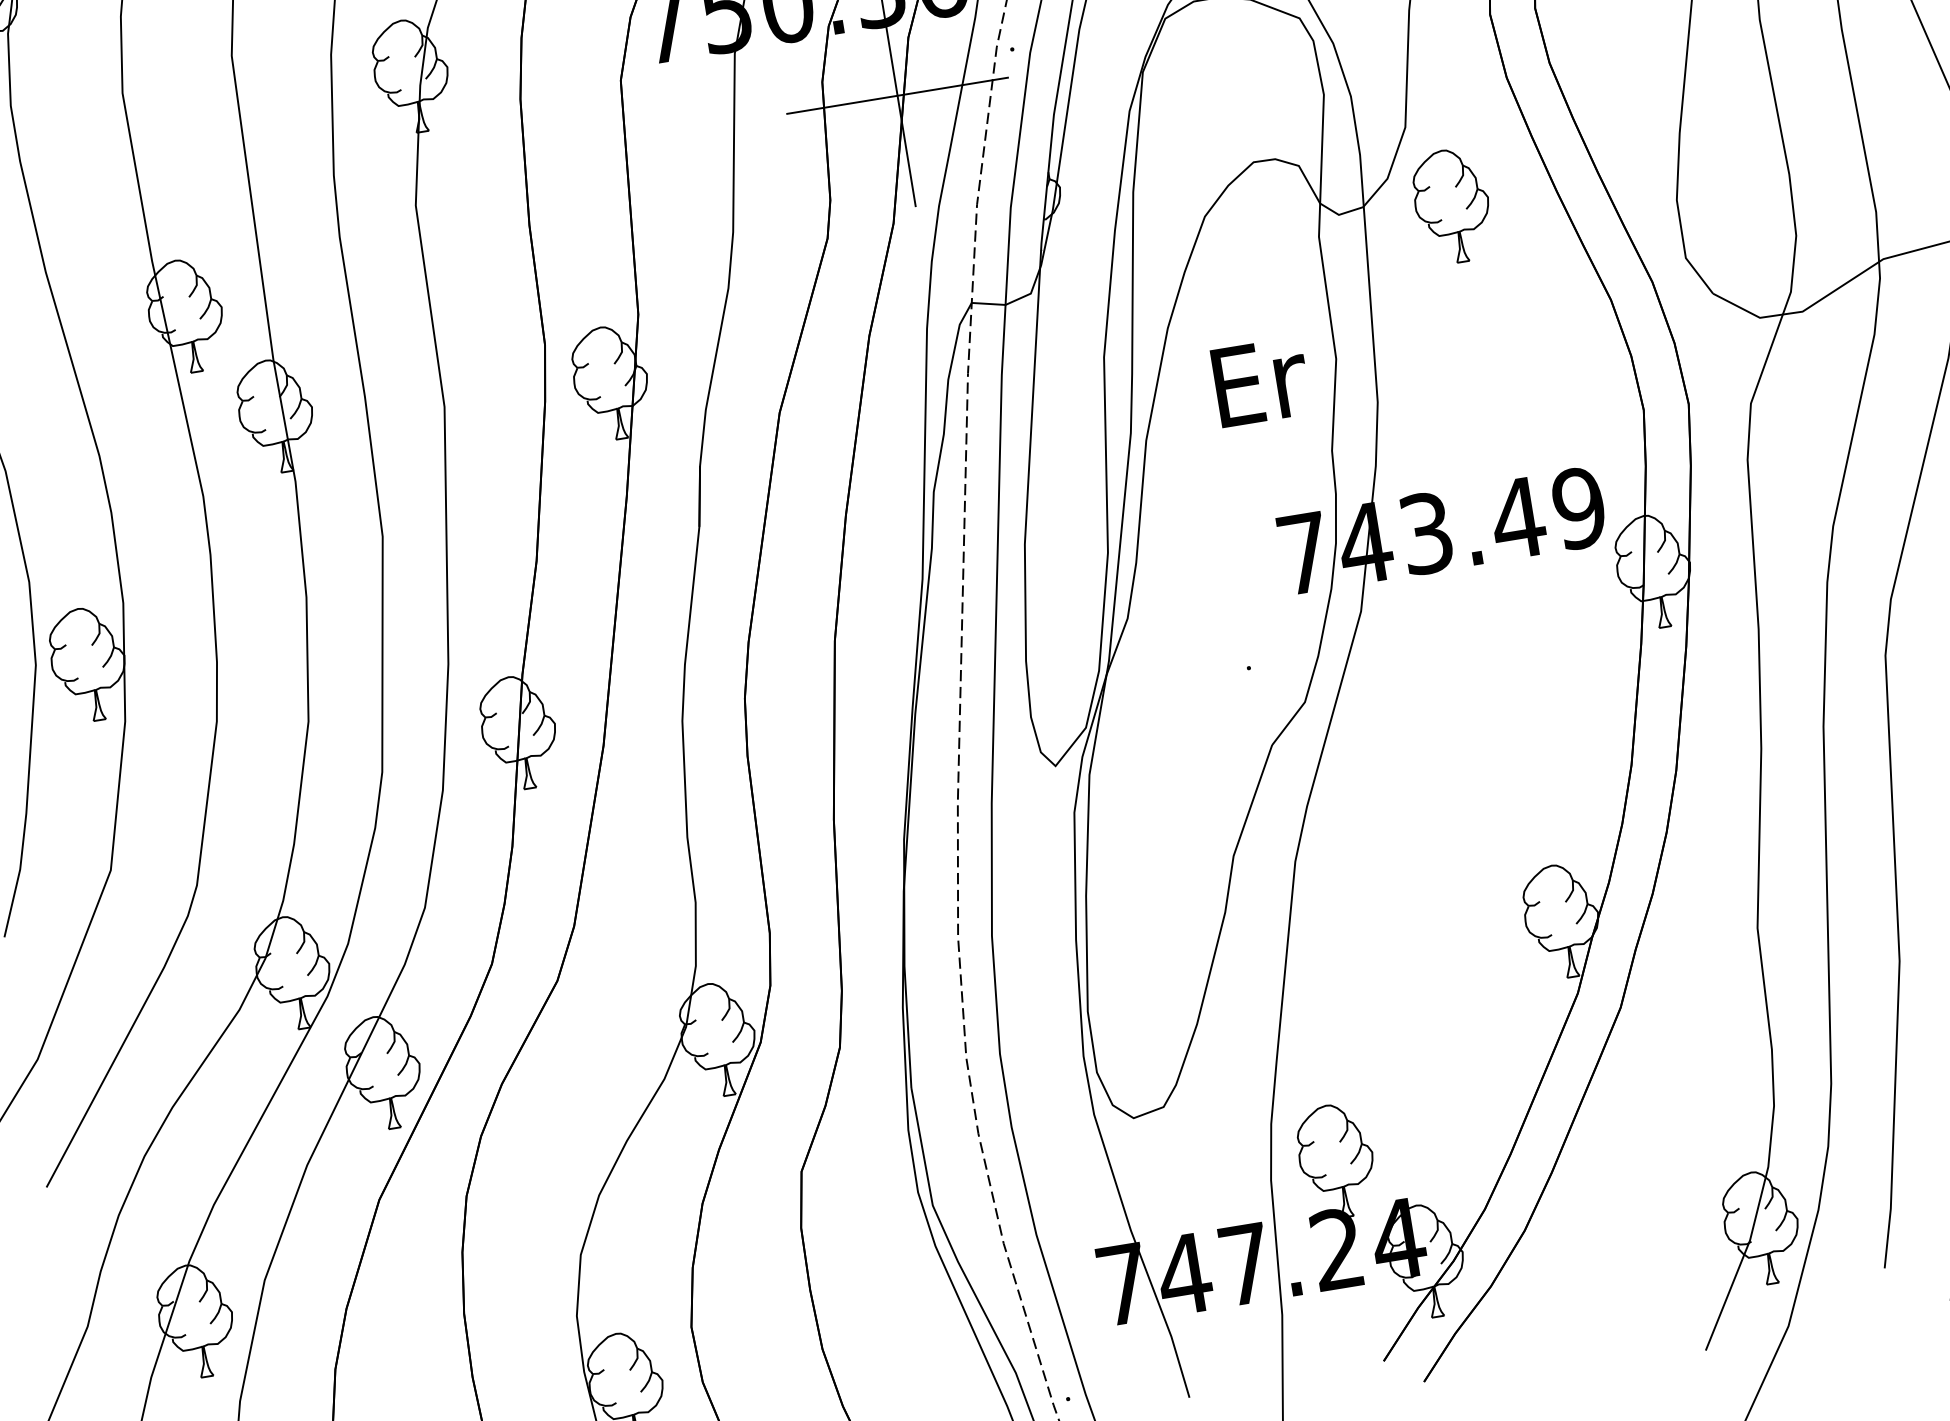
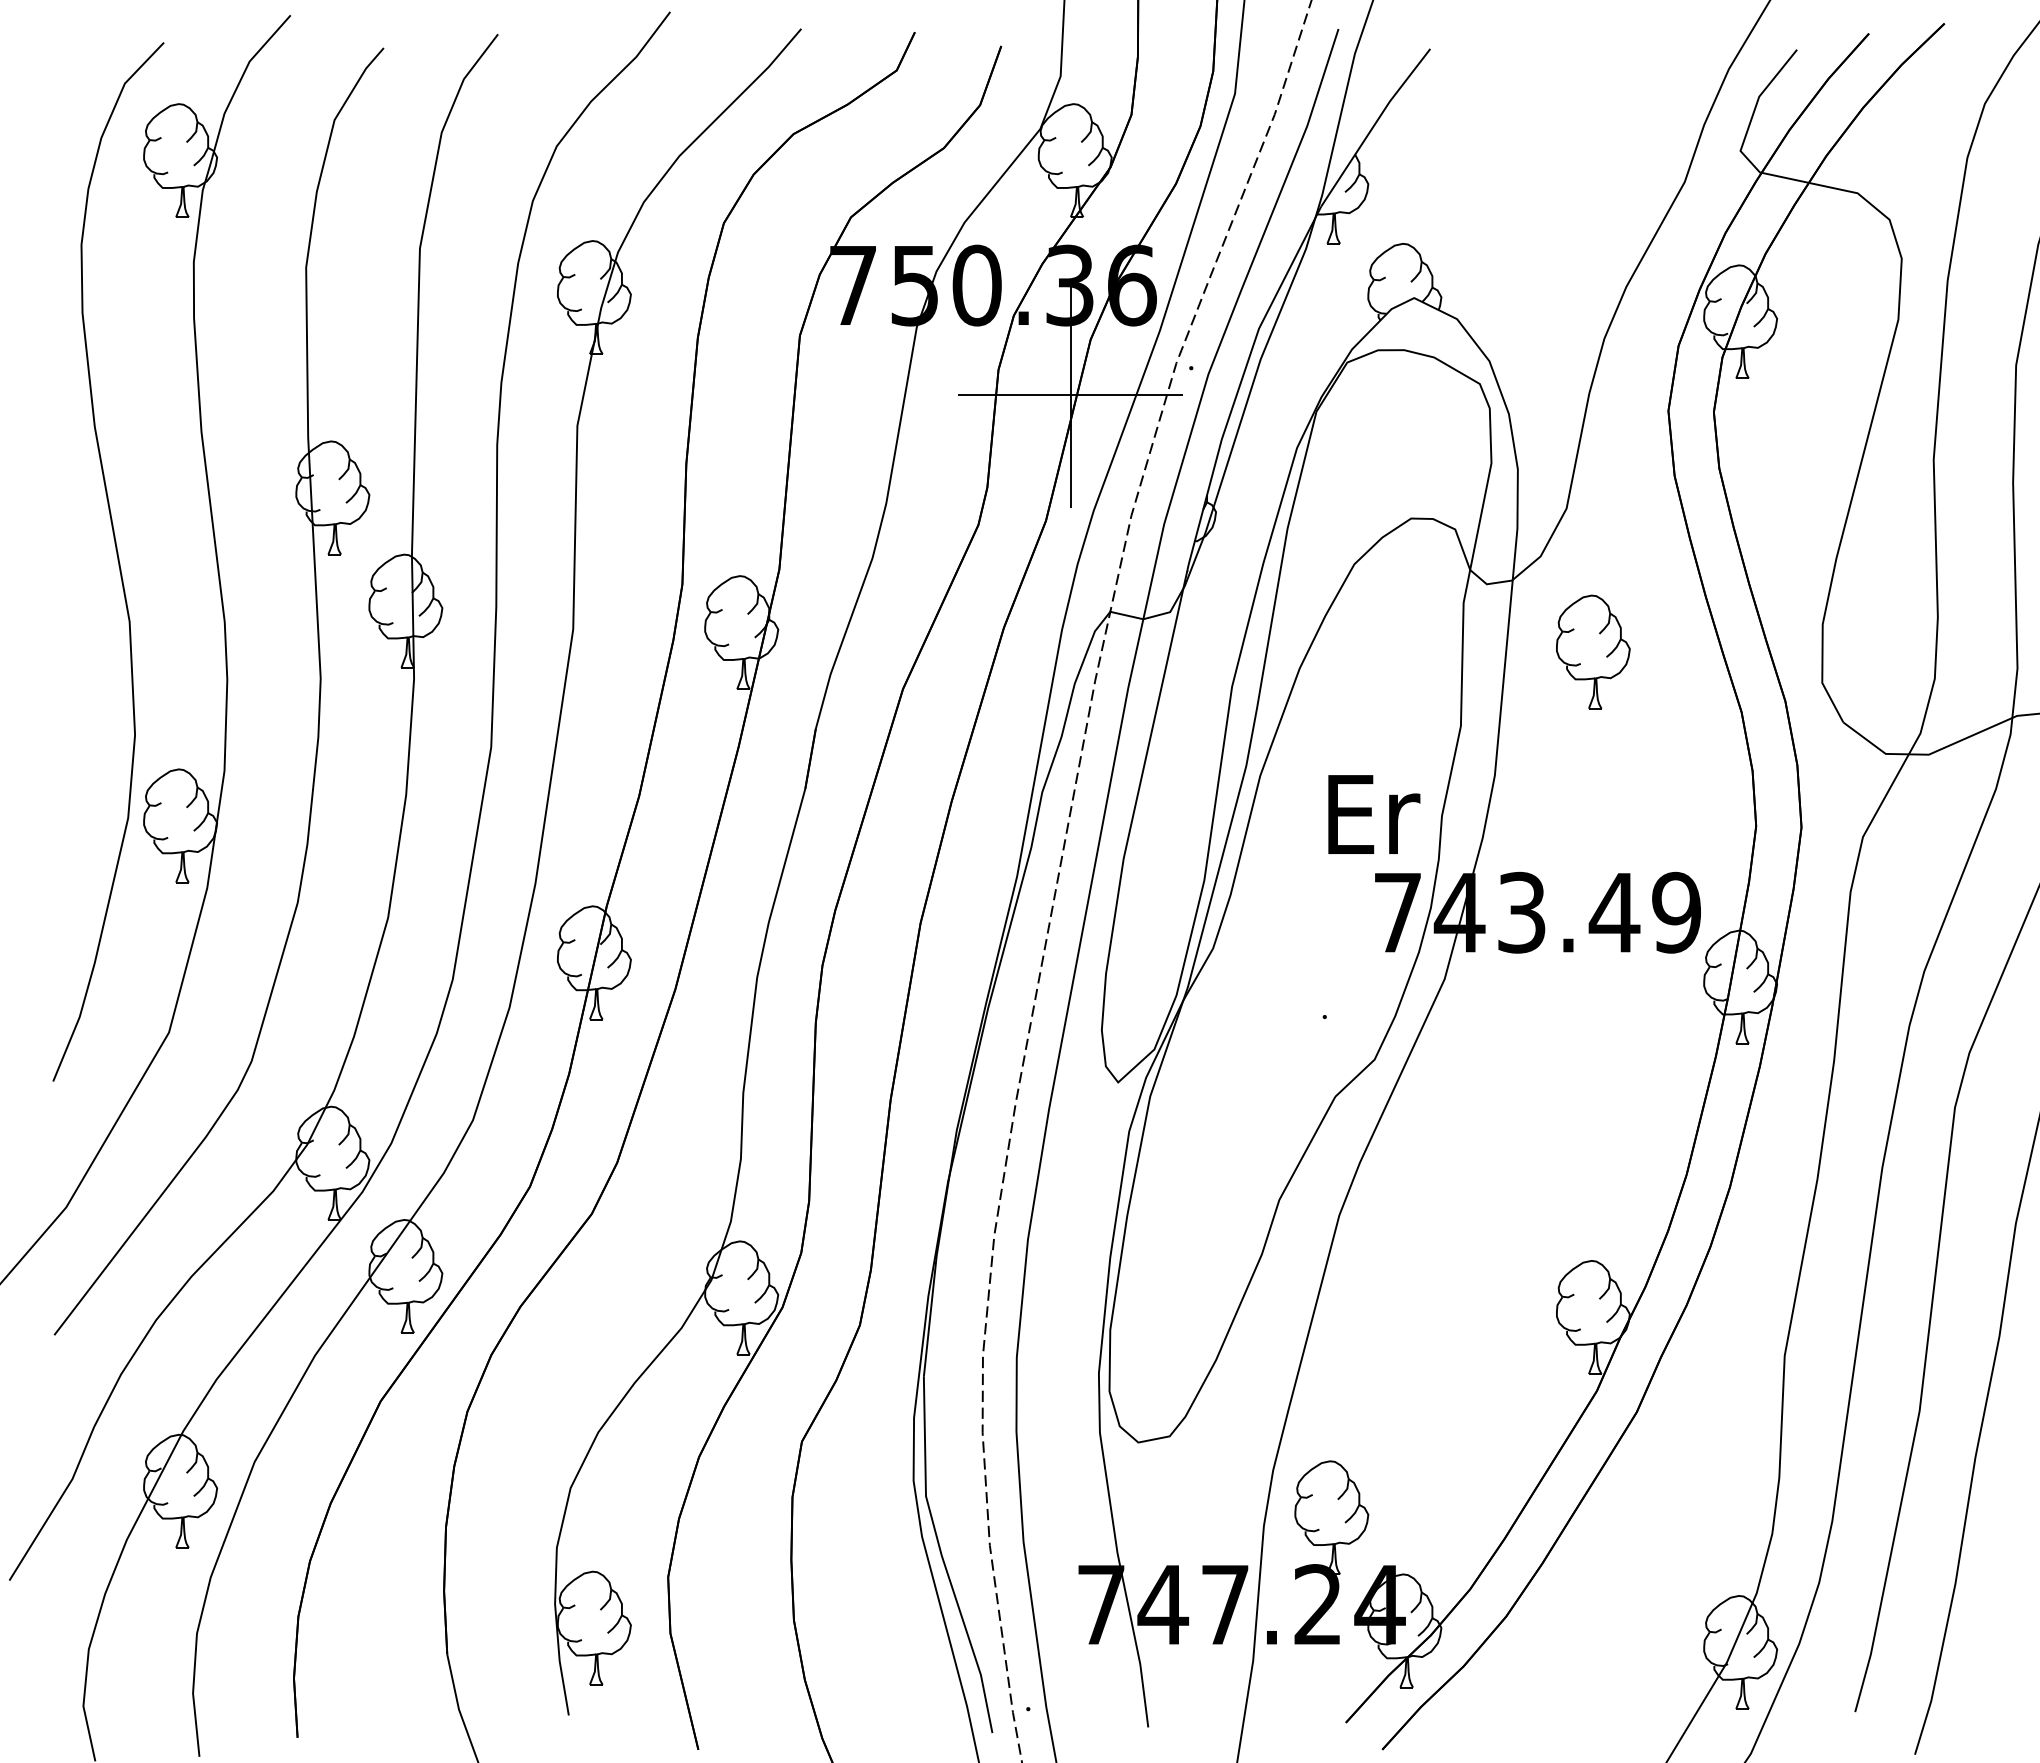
part: (1452, 205) -> (1593, 651), moved
text: (1261, 381) -> (1374, 814), moved

